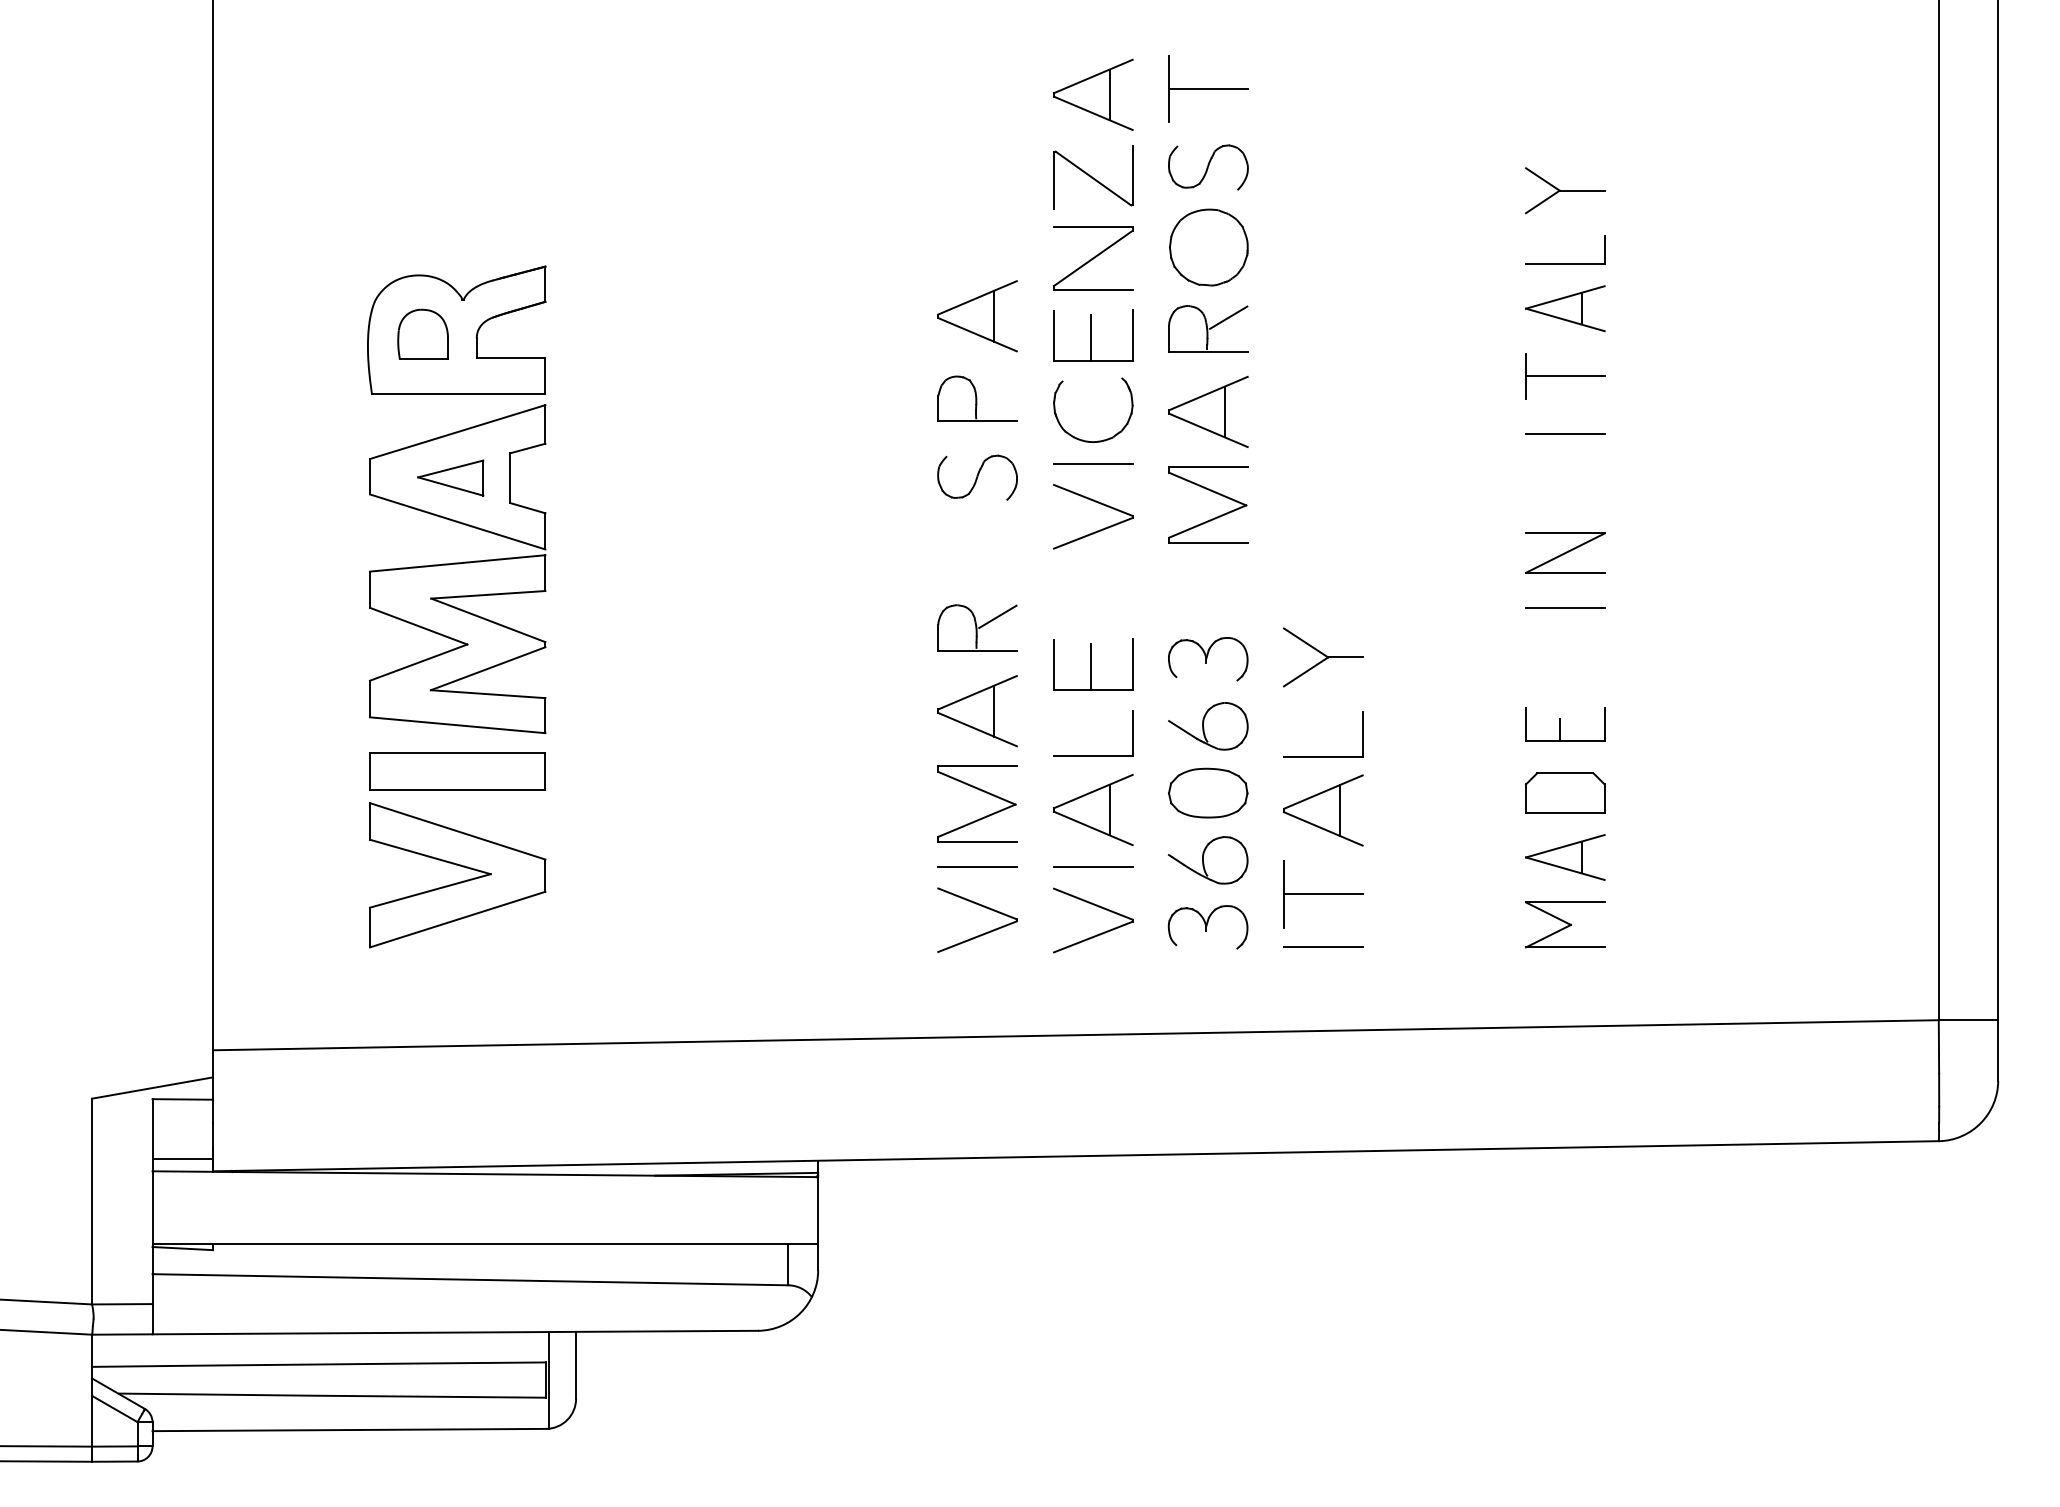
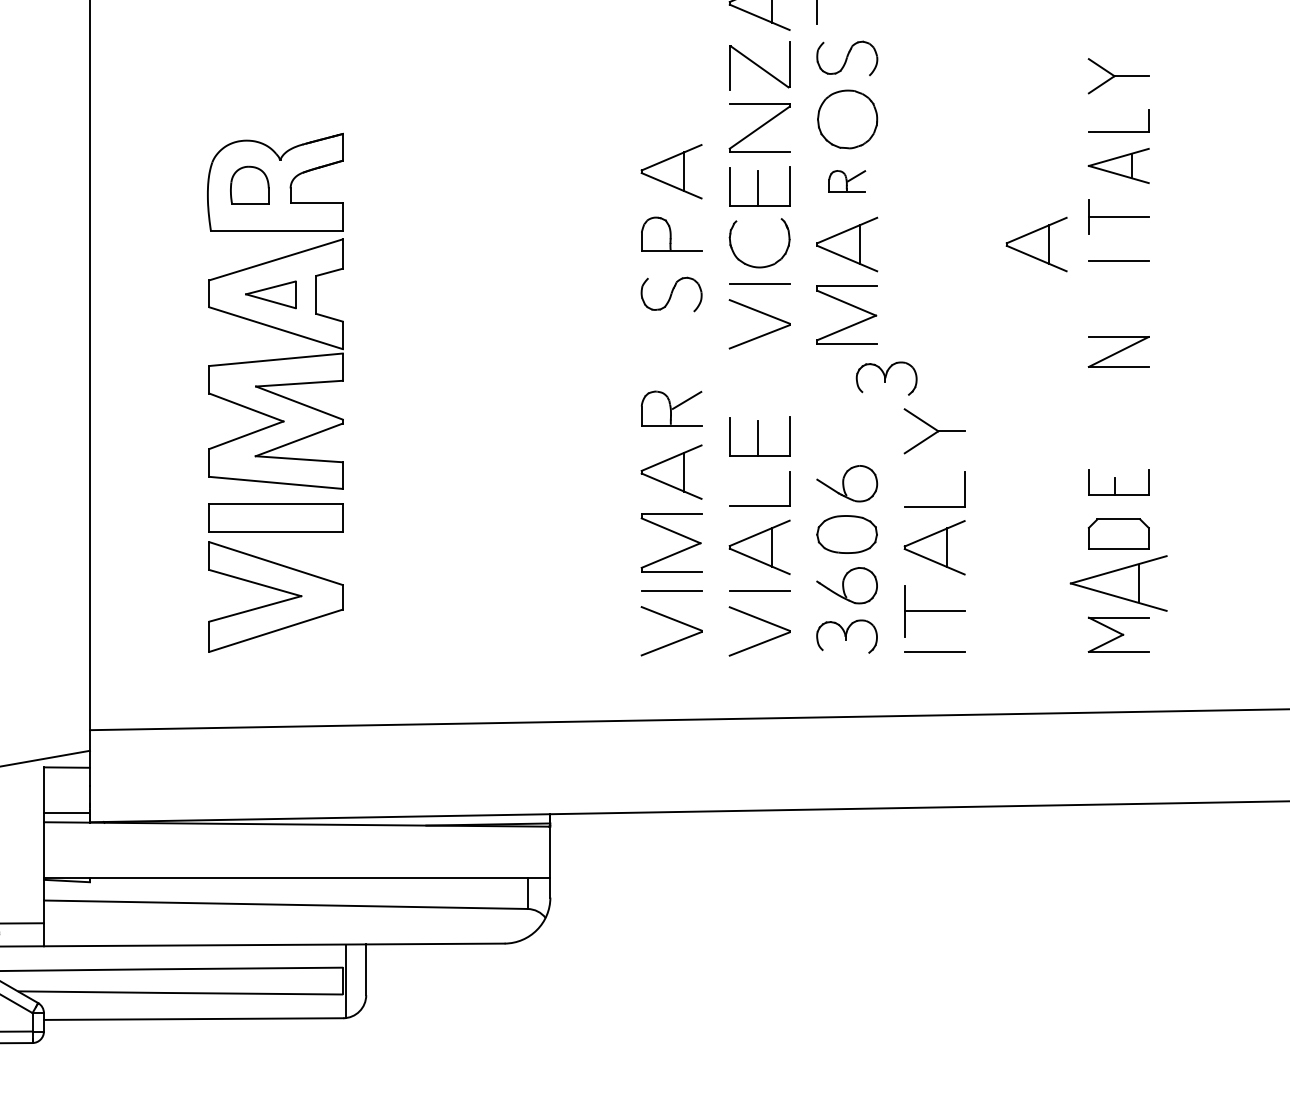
part: (1208, 328) -> (847, 181), size x0.6
part: (1457, 411) -> (1036, 244), added
line: (1565, 608) -> (1118, 394), removed
part: (1208, 659) -> (886, 378), moved
part: (1565, 857) -> (1118, 583), size x1.6

